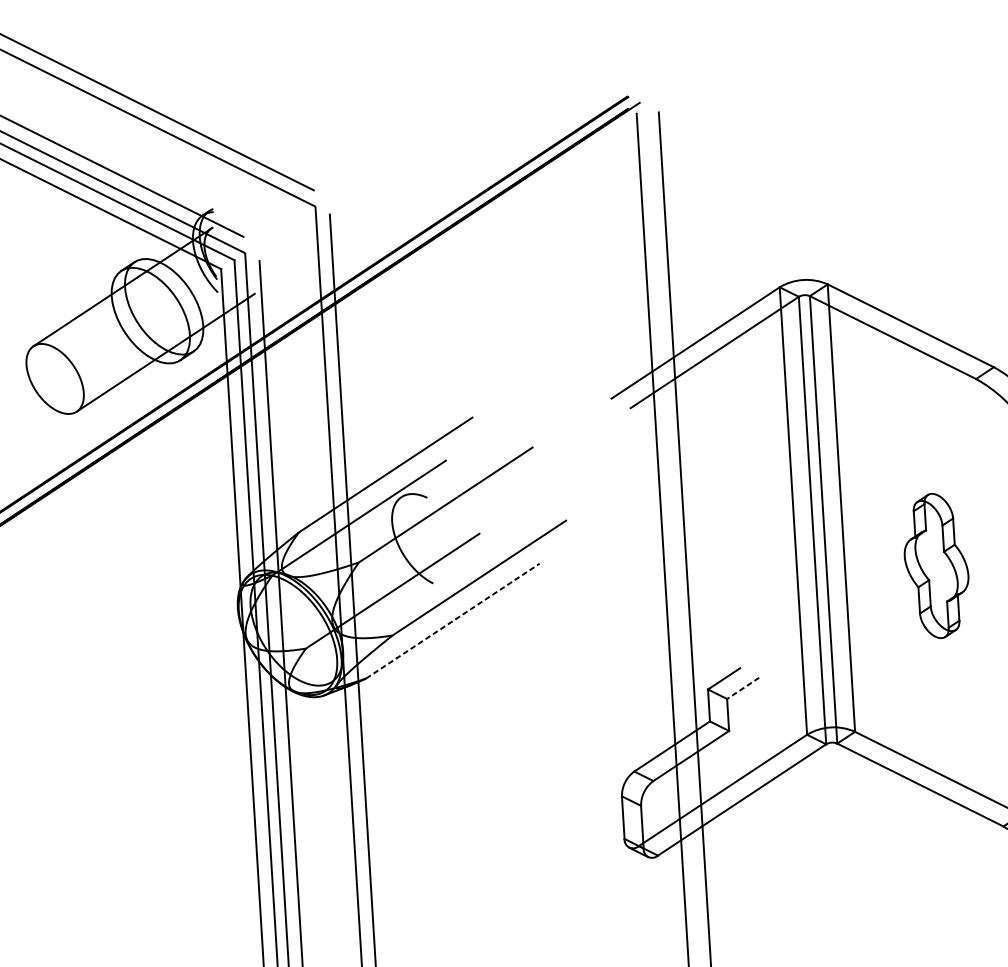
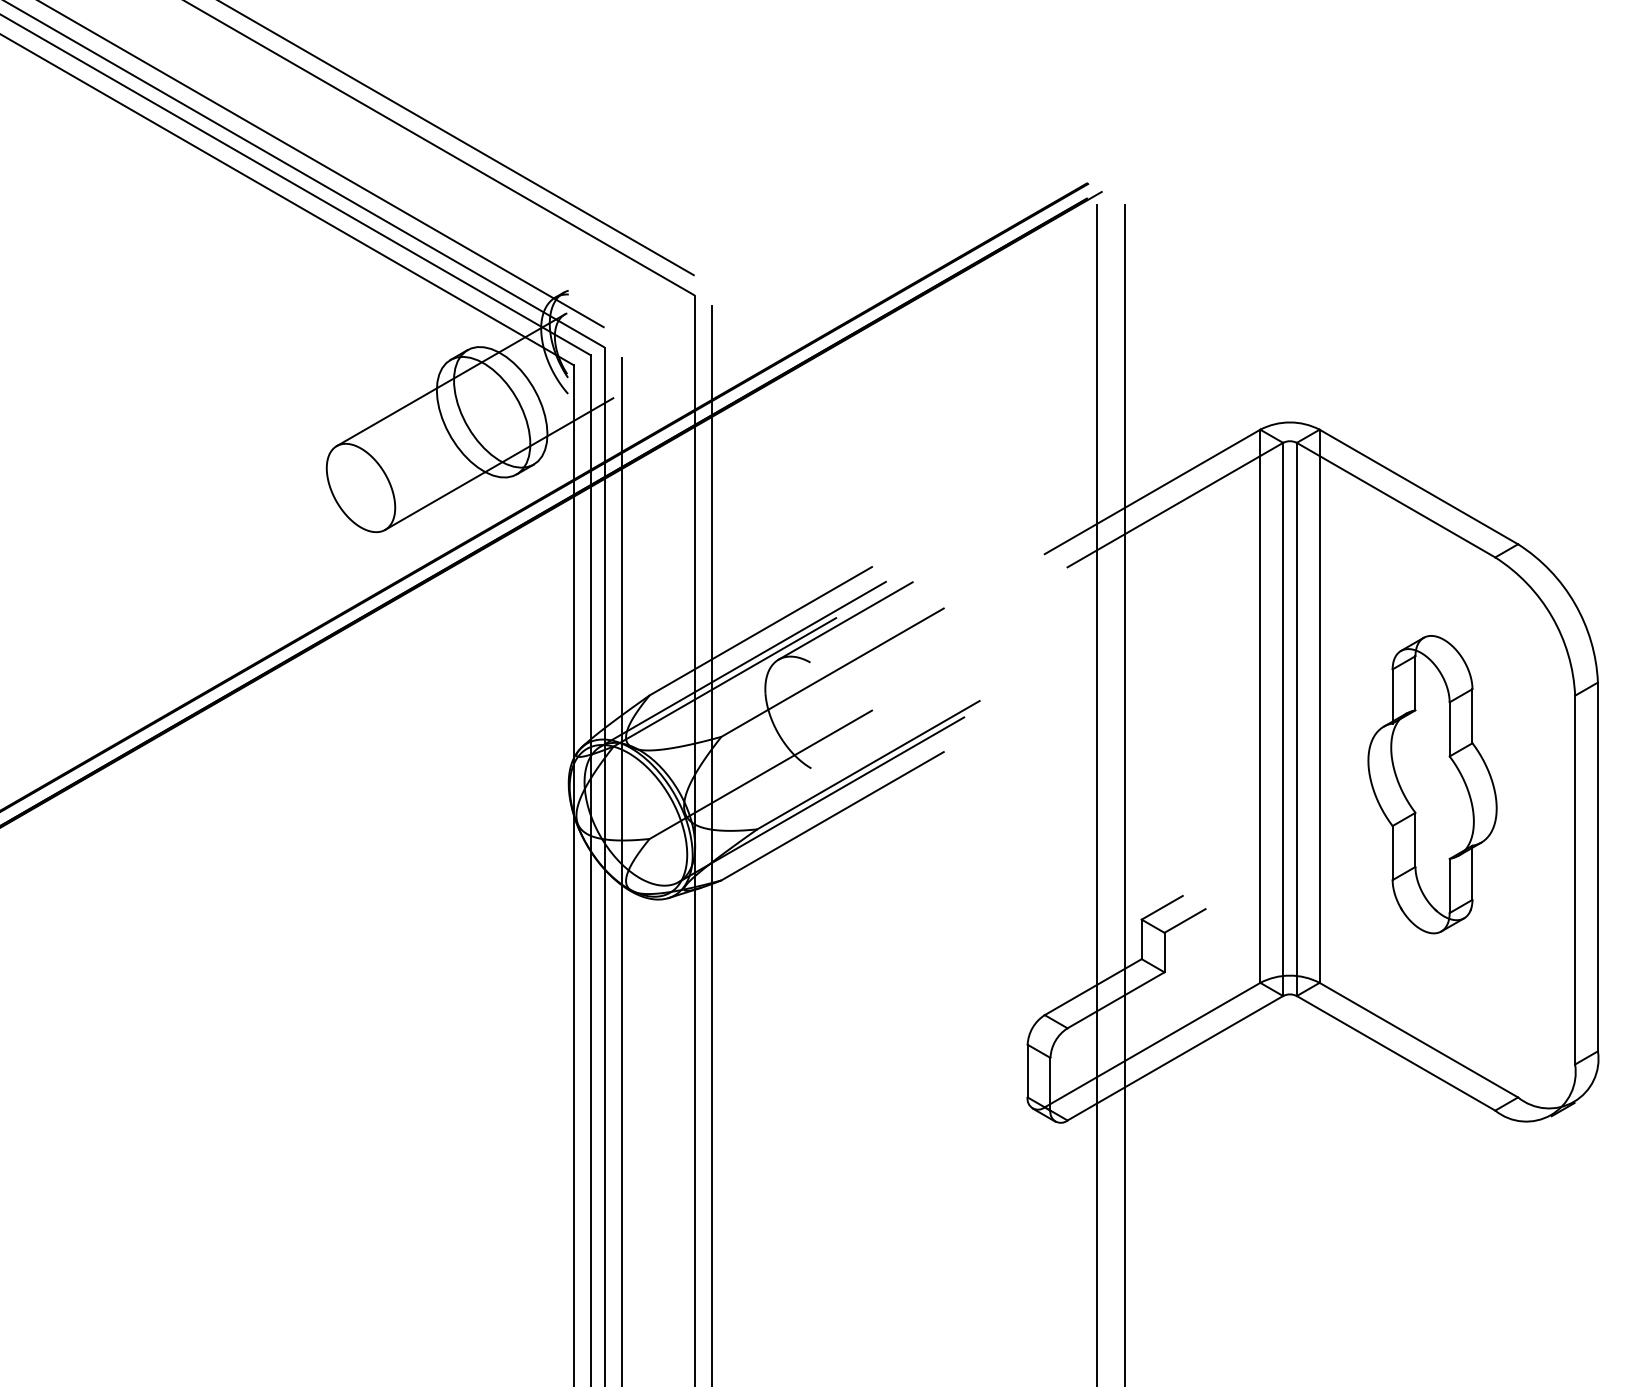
line: (453, 462) -> (845, 620), added
line: (372, 502) -> (742, 663), added
part: (936, 565) -> (1432, 784), size x1.67
line: (443, 608) -> (821, 799), added
line: (453, 621) -> (833, 816), dashed -> solid
line: (743, 688) -> (1185, 920), dashed -> solid

